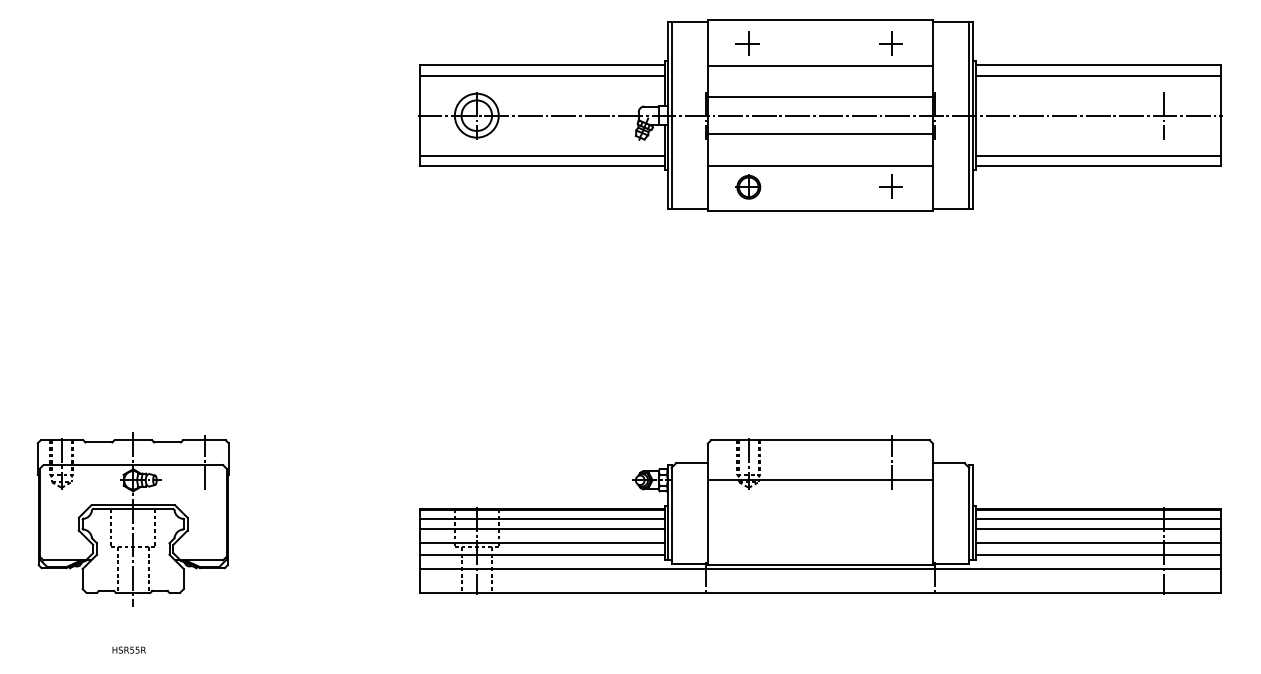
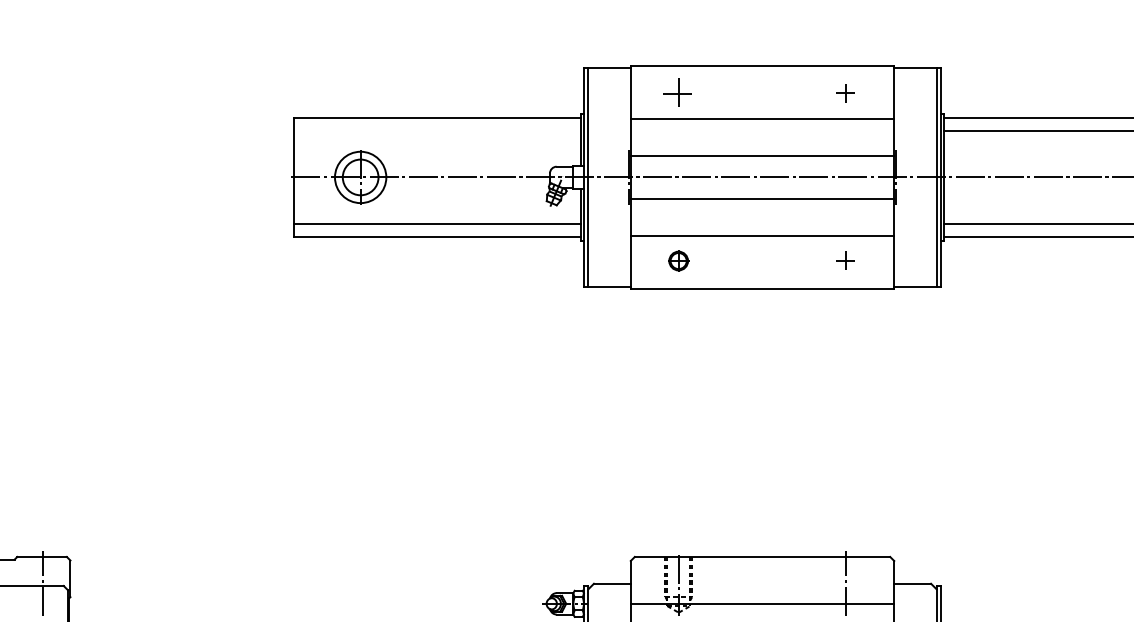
part: (890, 43) -> (844, 92), size x0.6
line: (541, 75) -> (436, 130), removed
part: (748, 186) -> (678, 260), size x0.7
part: (890, 186) -> (844, 260), size x0.6

